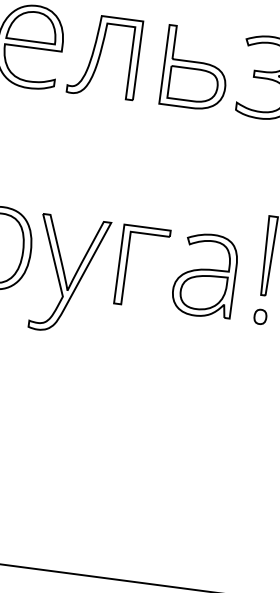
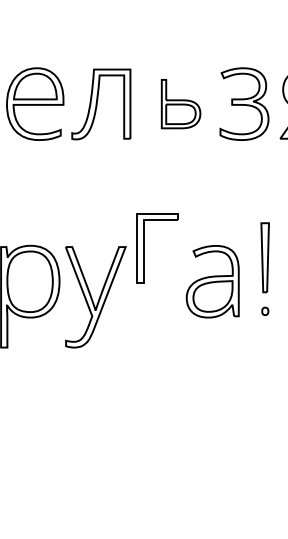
part: (195, 67) -> (180, 103), size x0.7
part: (127, 264) -> (144, 248), moved
part: (260, 317) -> (265, 311), size x0.6

